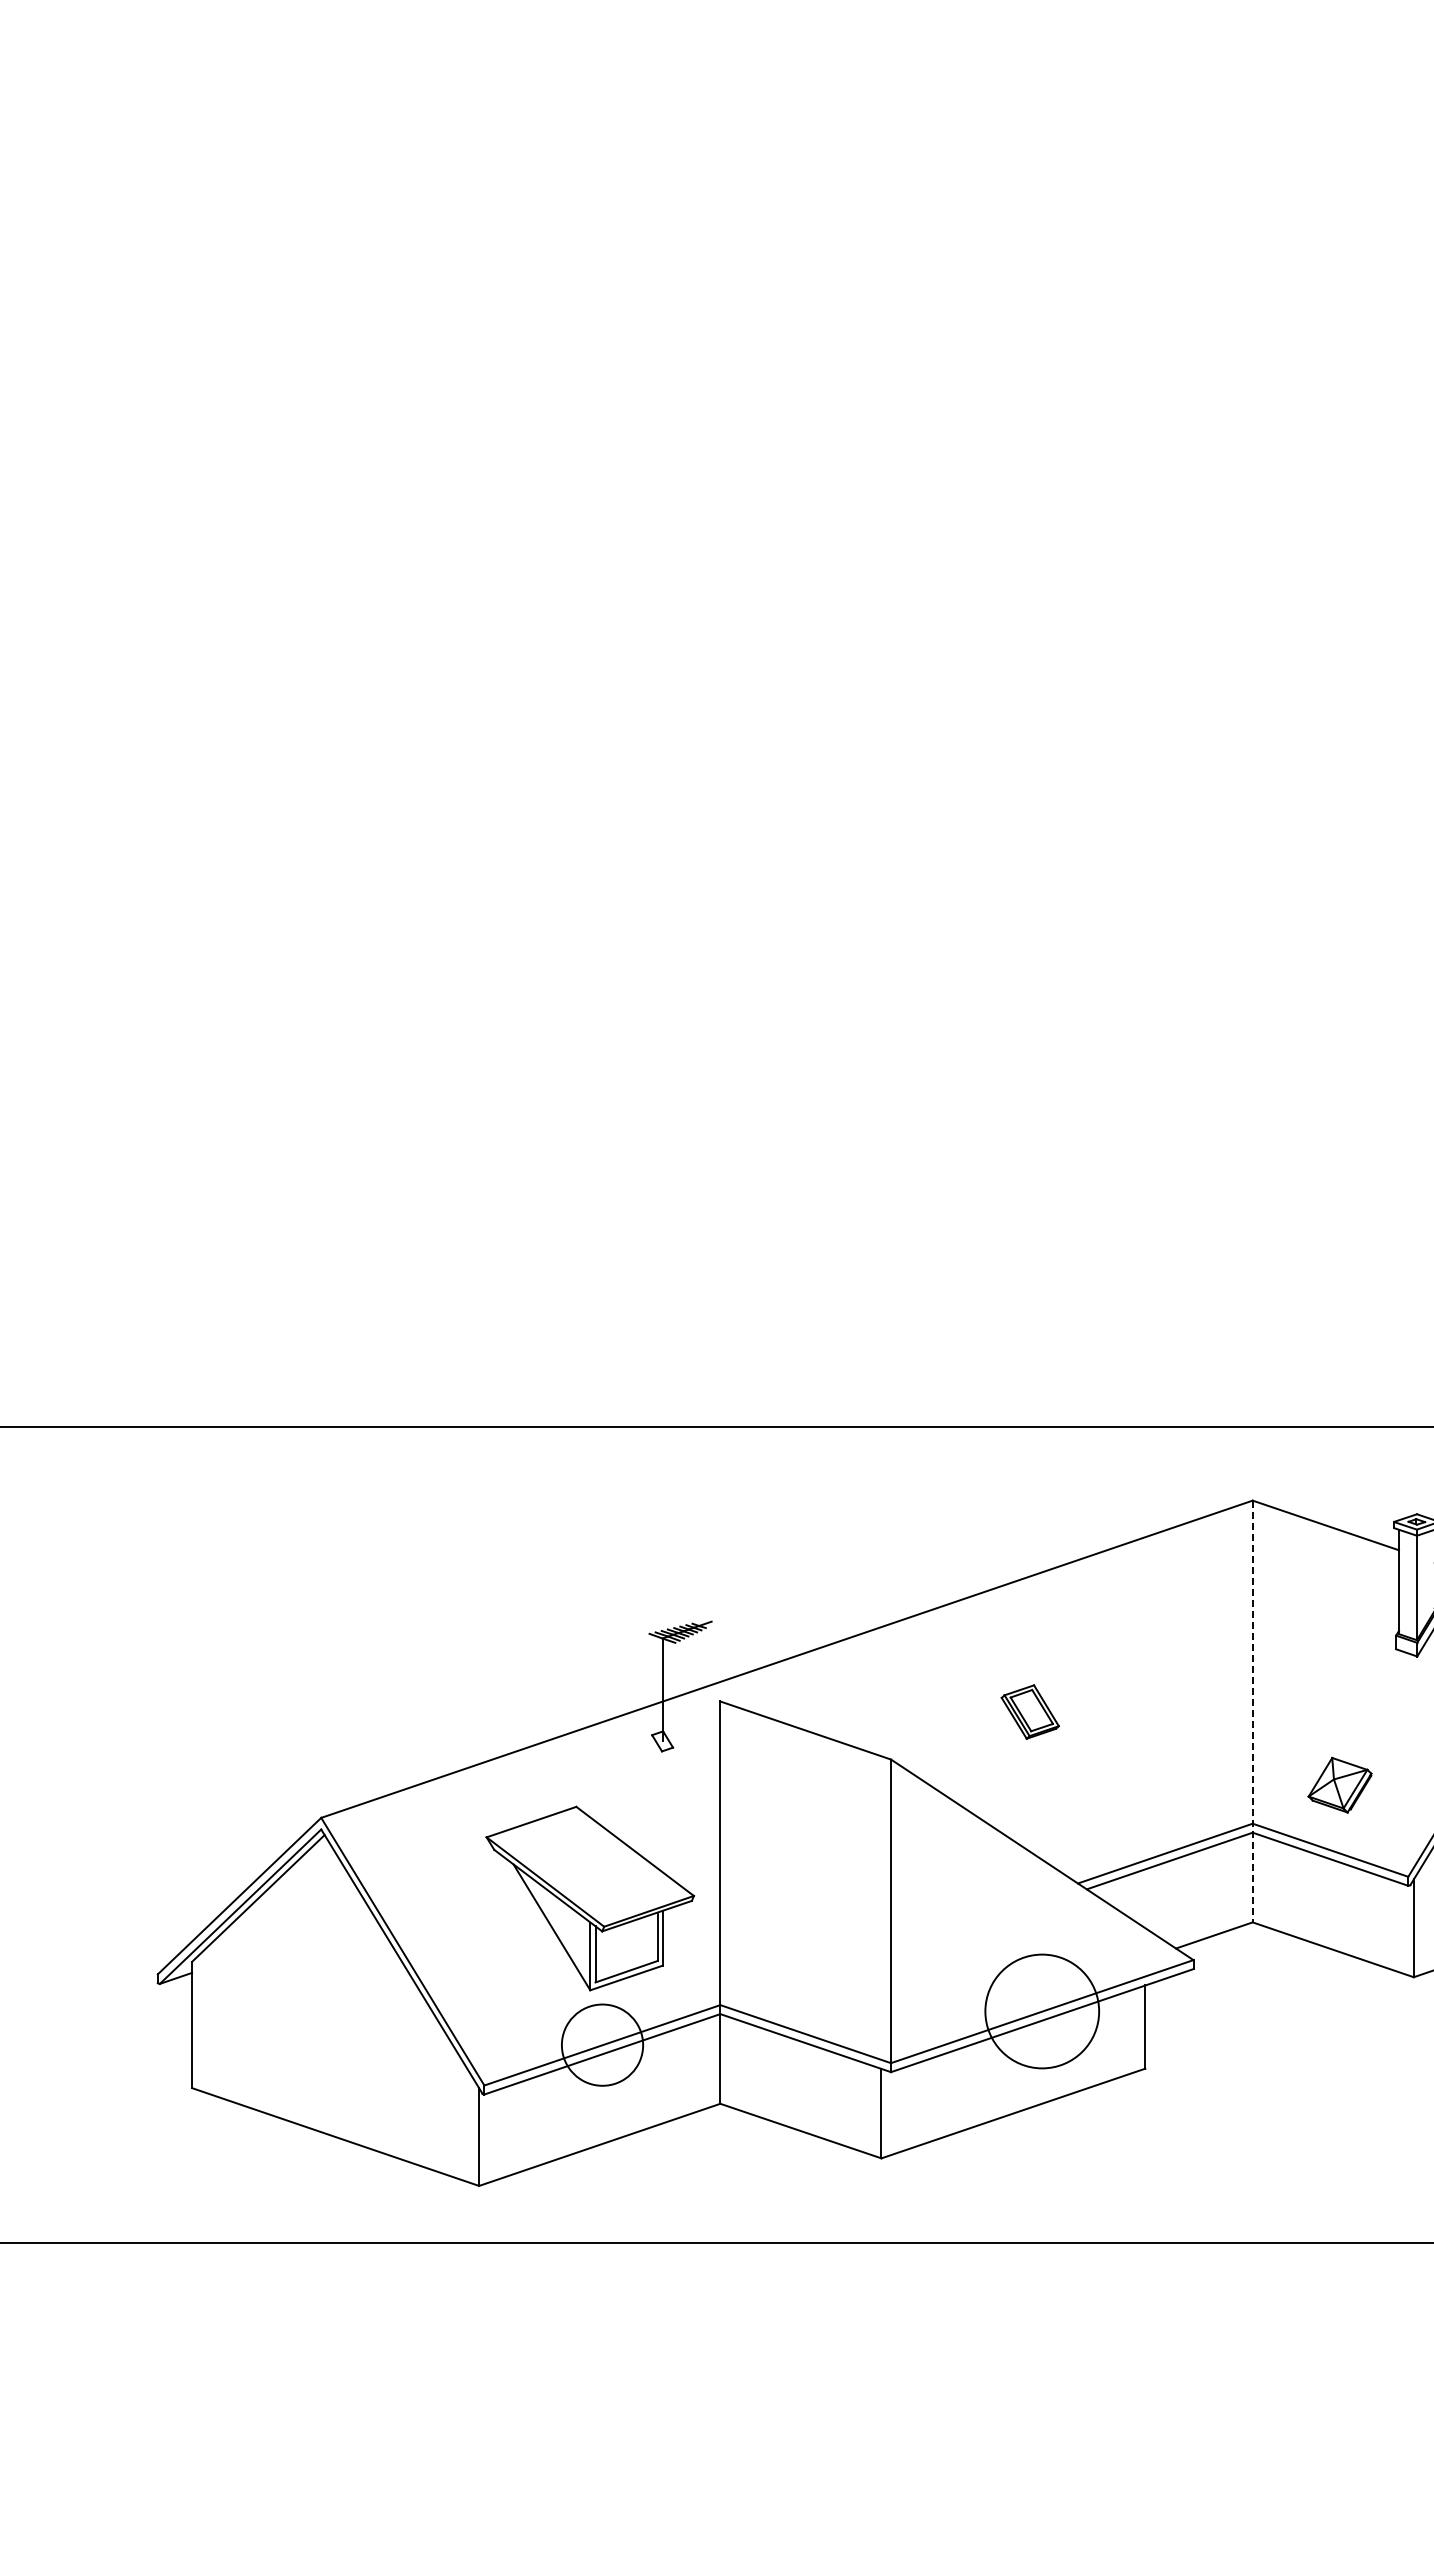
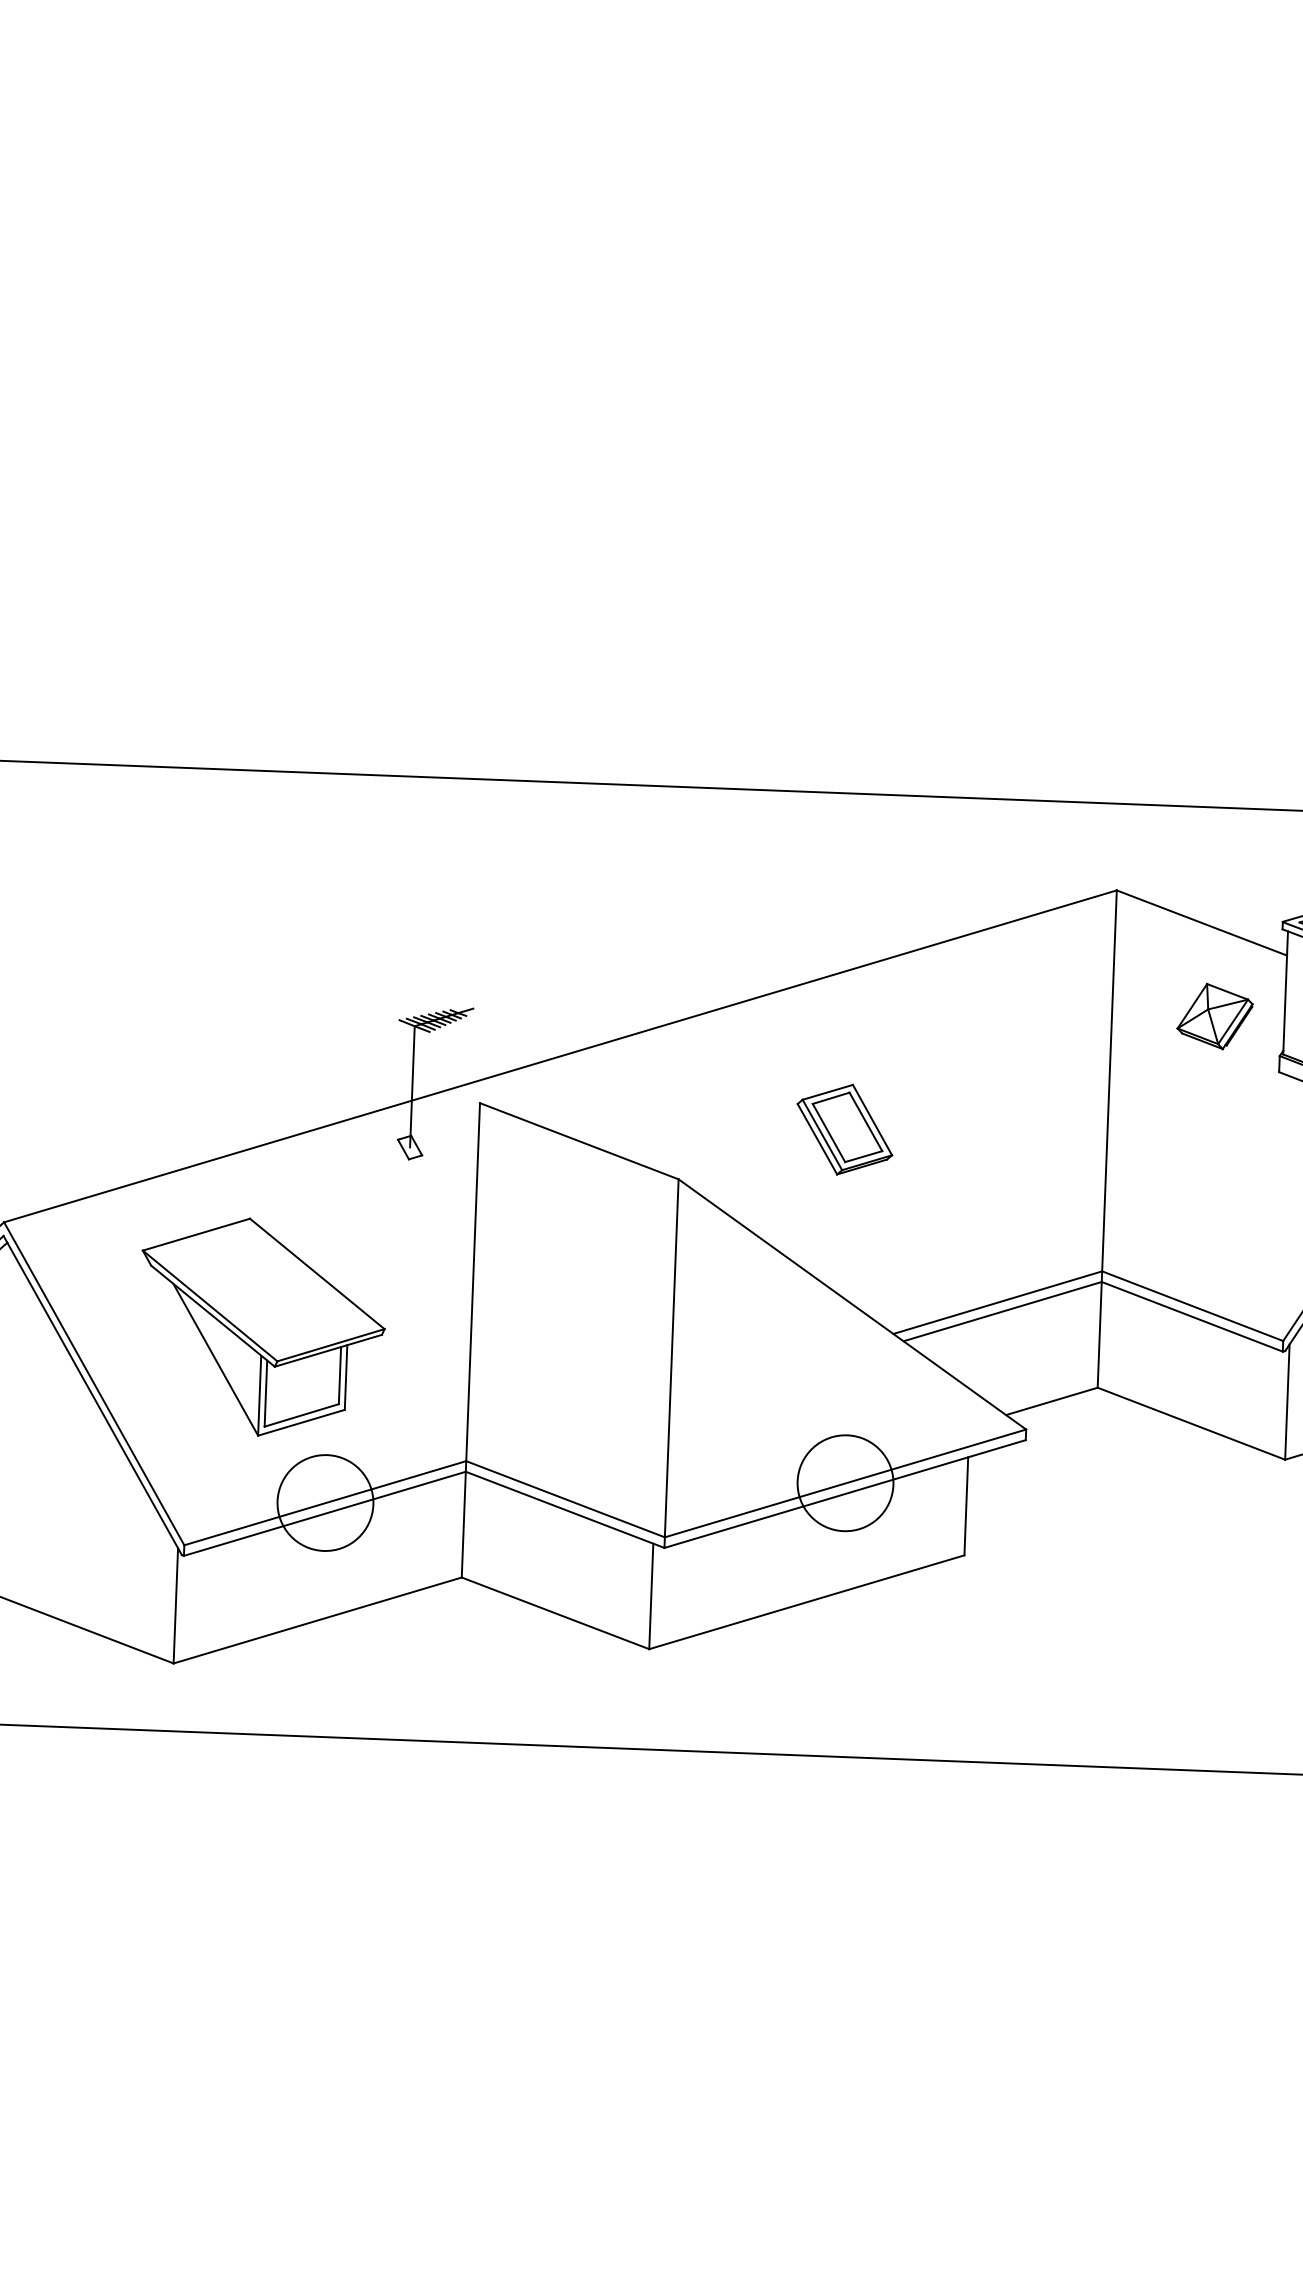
part: (1030, 1711) -> (845, 1128), size x1.43
line: (1252, 1711) -> (1107, 1139), dashed -> solid
part: (1339, 1784) -> (1214, 1015), moved
part: (590, 1898) -> (262, 1327), moved
circle: (1041, 2011) -> (844, 1483), size x0.71

